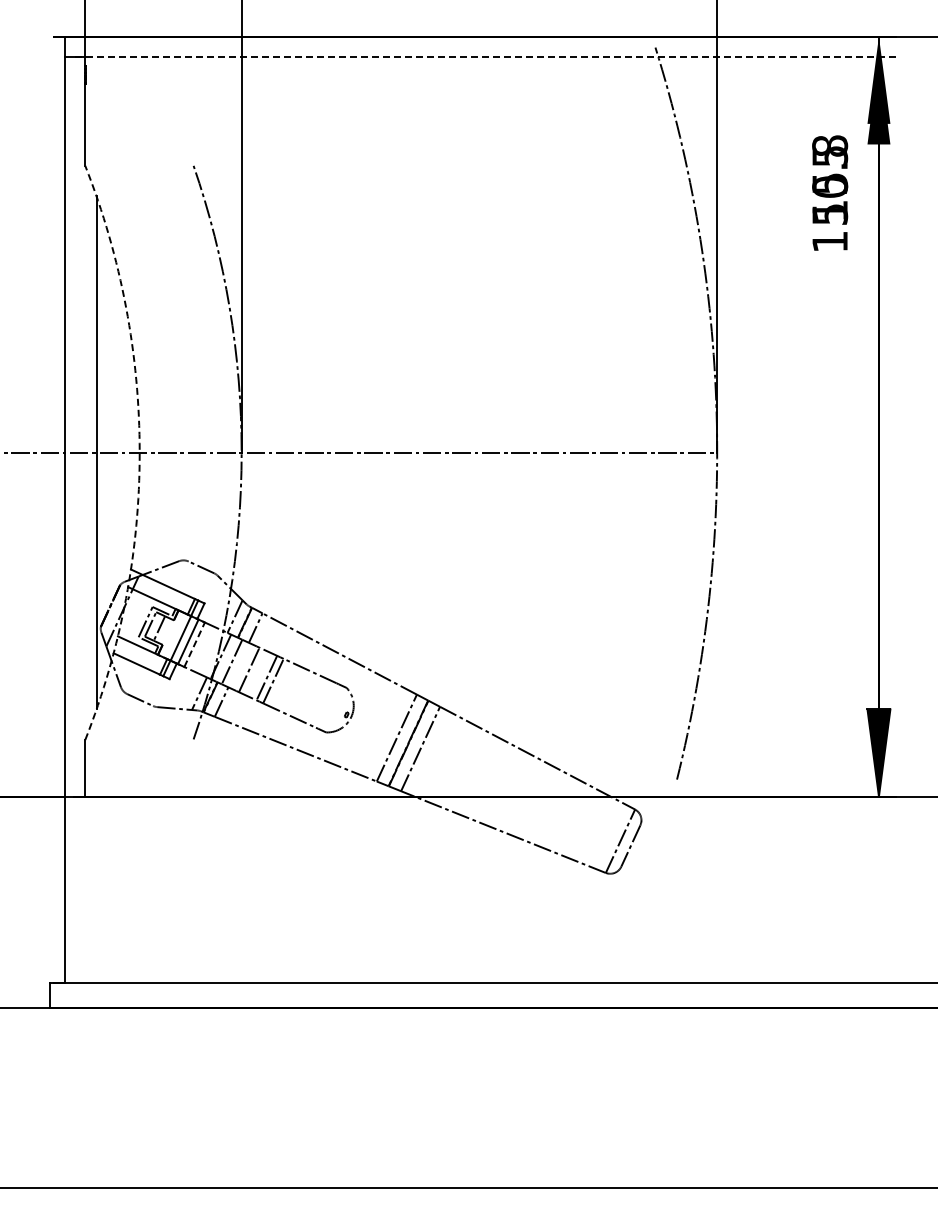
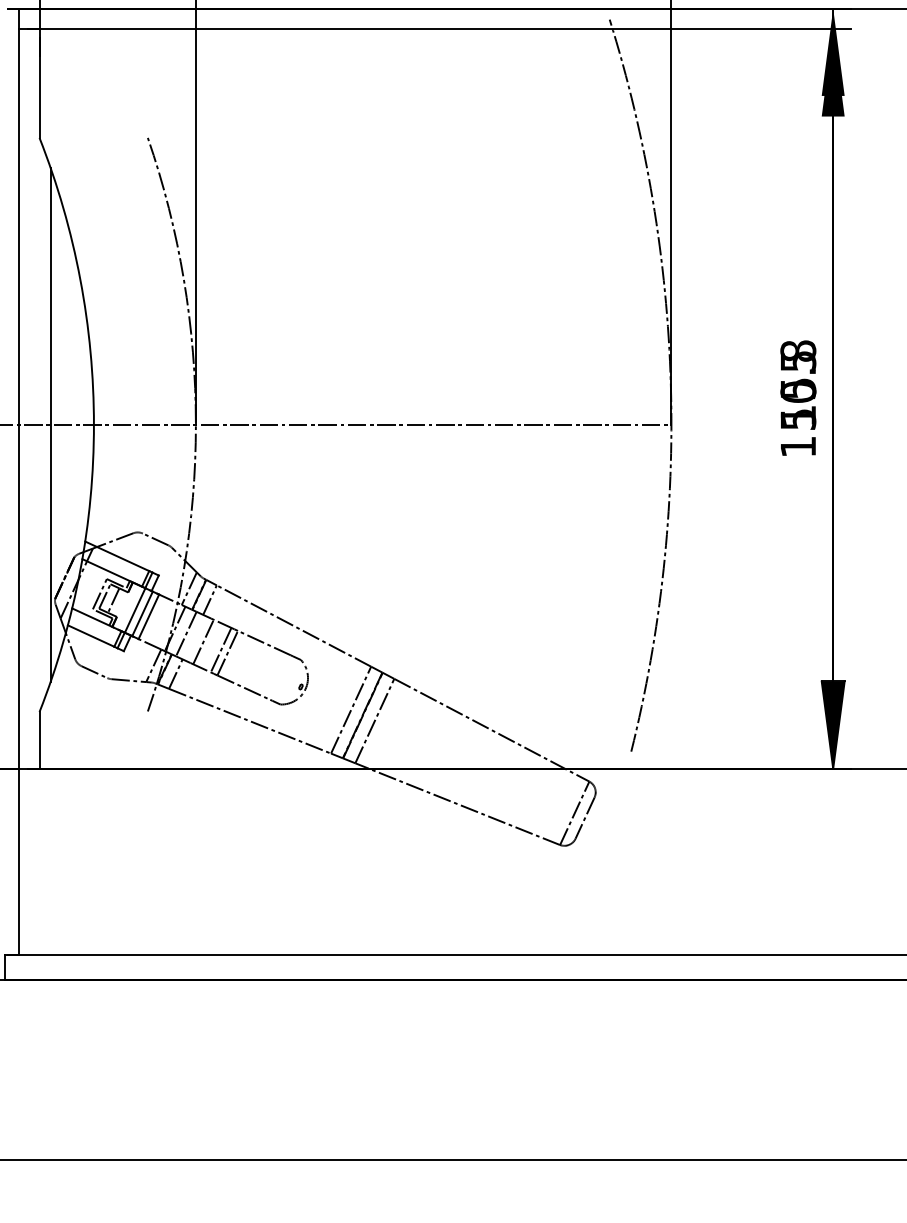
line: (484, 57) -> (438, 29), dashed -> solid
text: (830, 192) -> (798, 397), moved
arc: (139, 452) -> (93, 424), dashed -> solid
line: (194, 644) -> (148, 616), dashed -> solid

